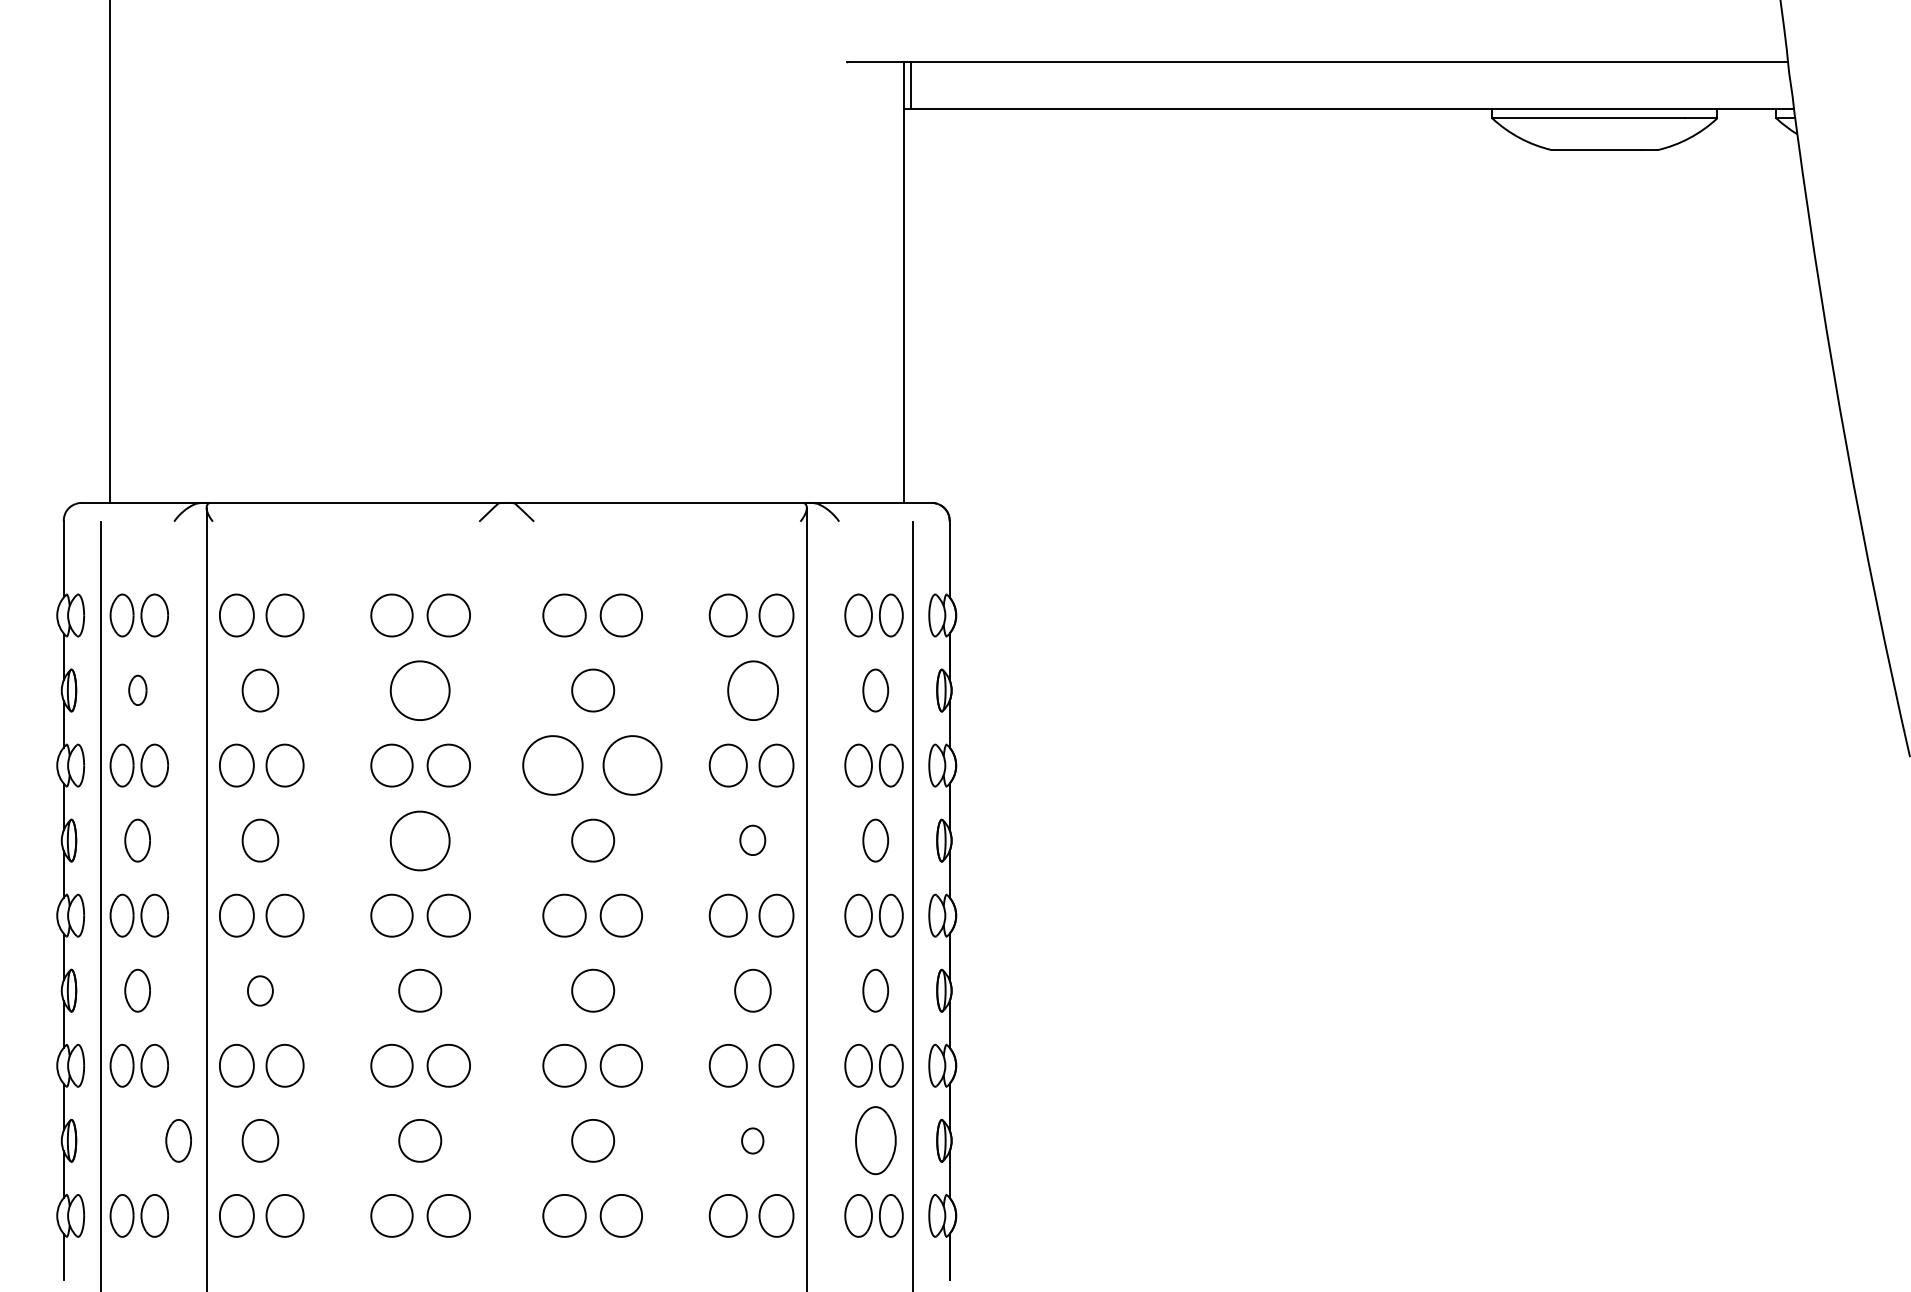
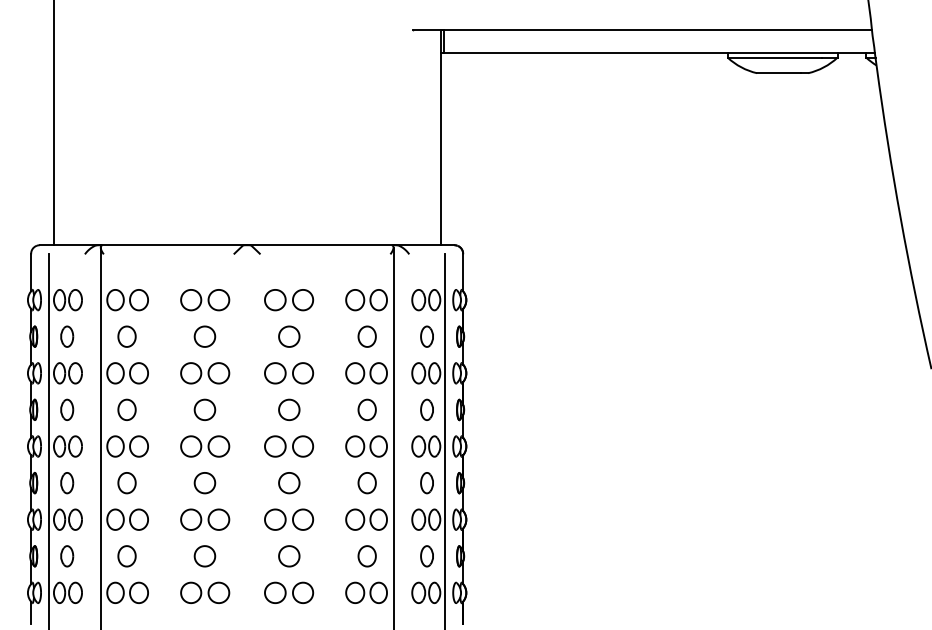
part: (138, 690) -> (67, 336), size x1.43
part: (419, 690) -> (204, 336), size x0.71
part: (751, 690) -> (366, 336), size x0.71
part: (593, 765) -> (289, 373), size x0.71
part: (419, 839) -> (204, 409), size x0.71
part: (751, 839) -> (366, 409), size x1.43
part: (259, 991) -> (126, 483), size x1.43
part: (179, 1141) -> (67, 556), moved
part: (751, 1141) -> (366, 556), size x1.67
part: (874, 1141) -> (426, 556), size x0.62

